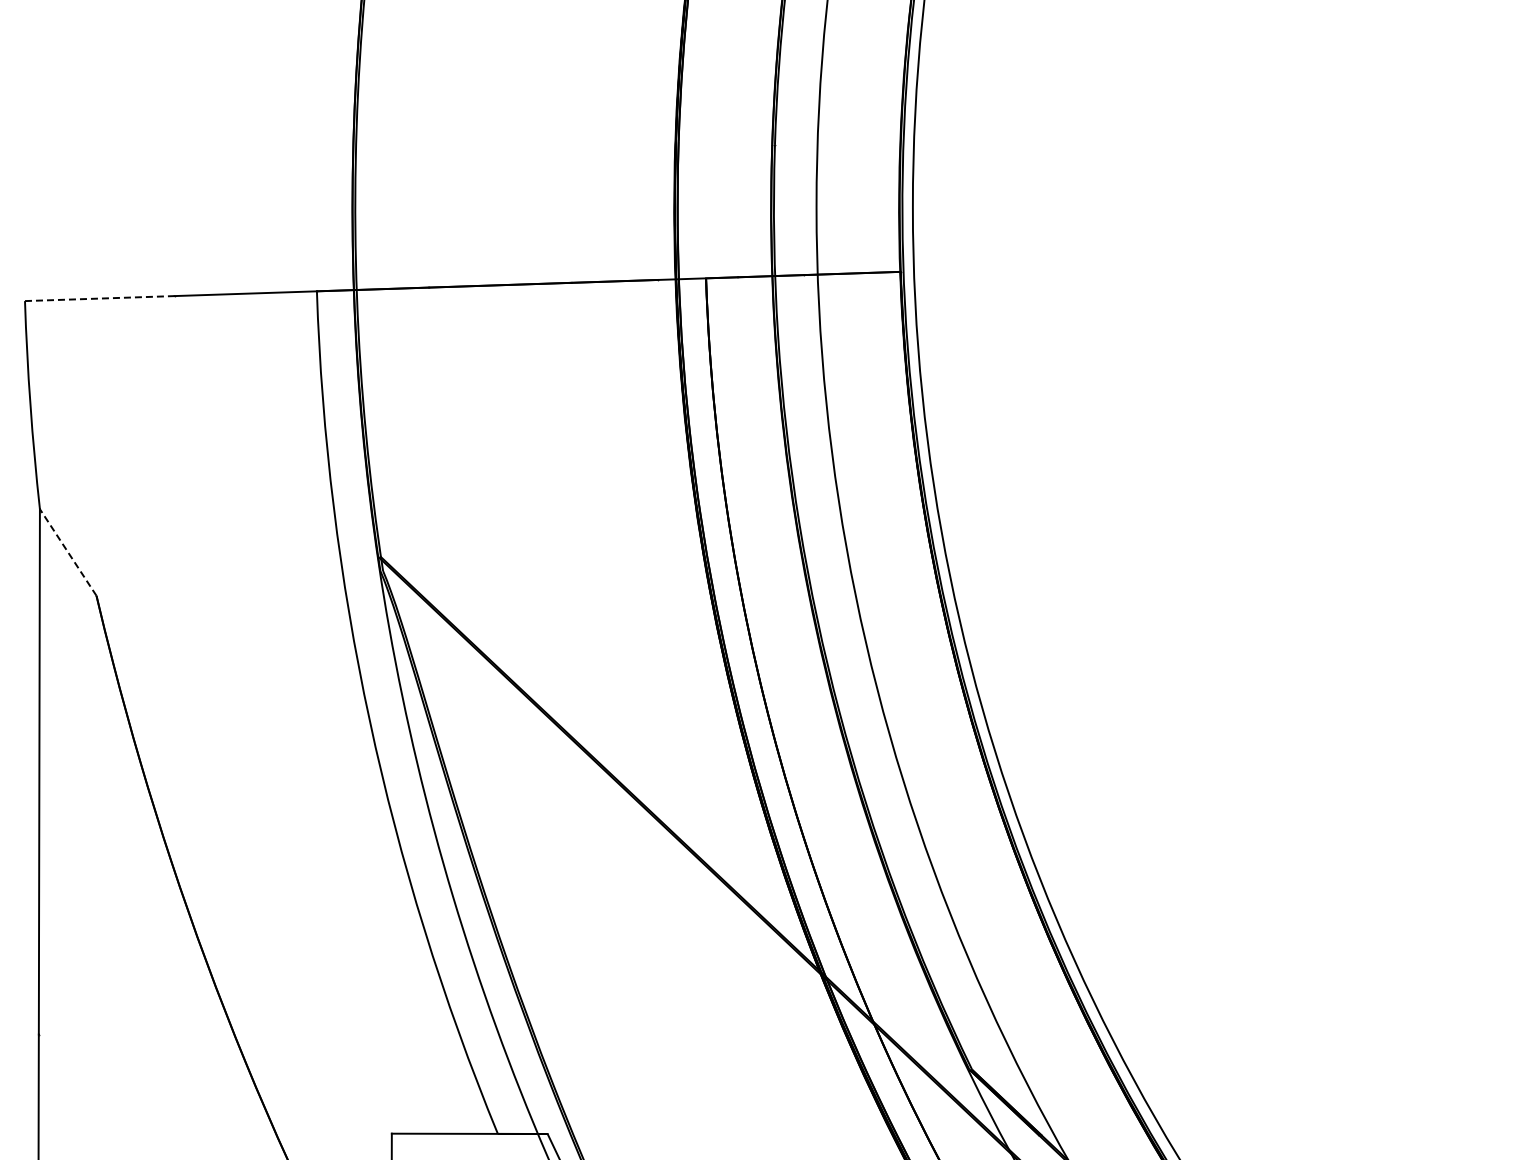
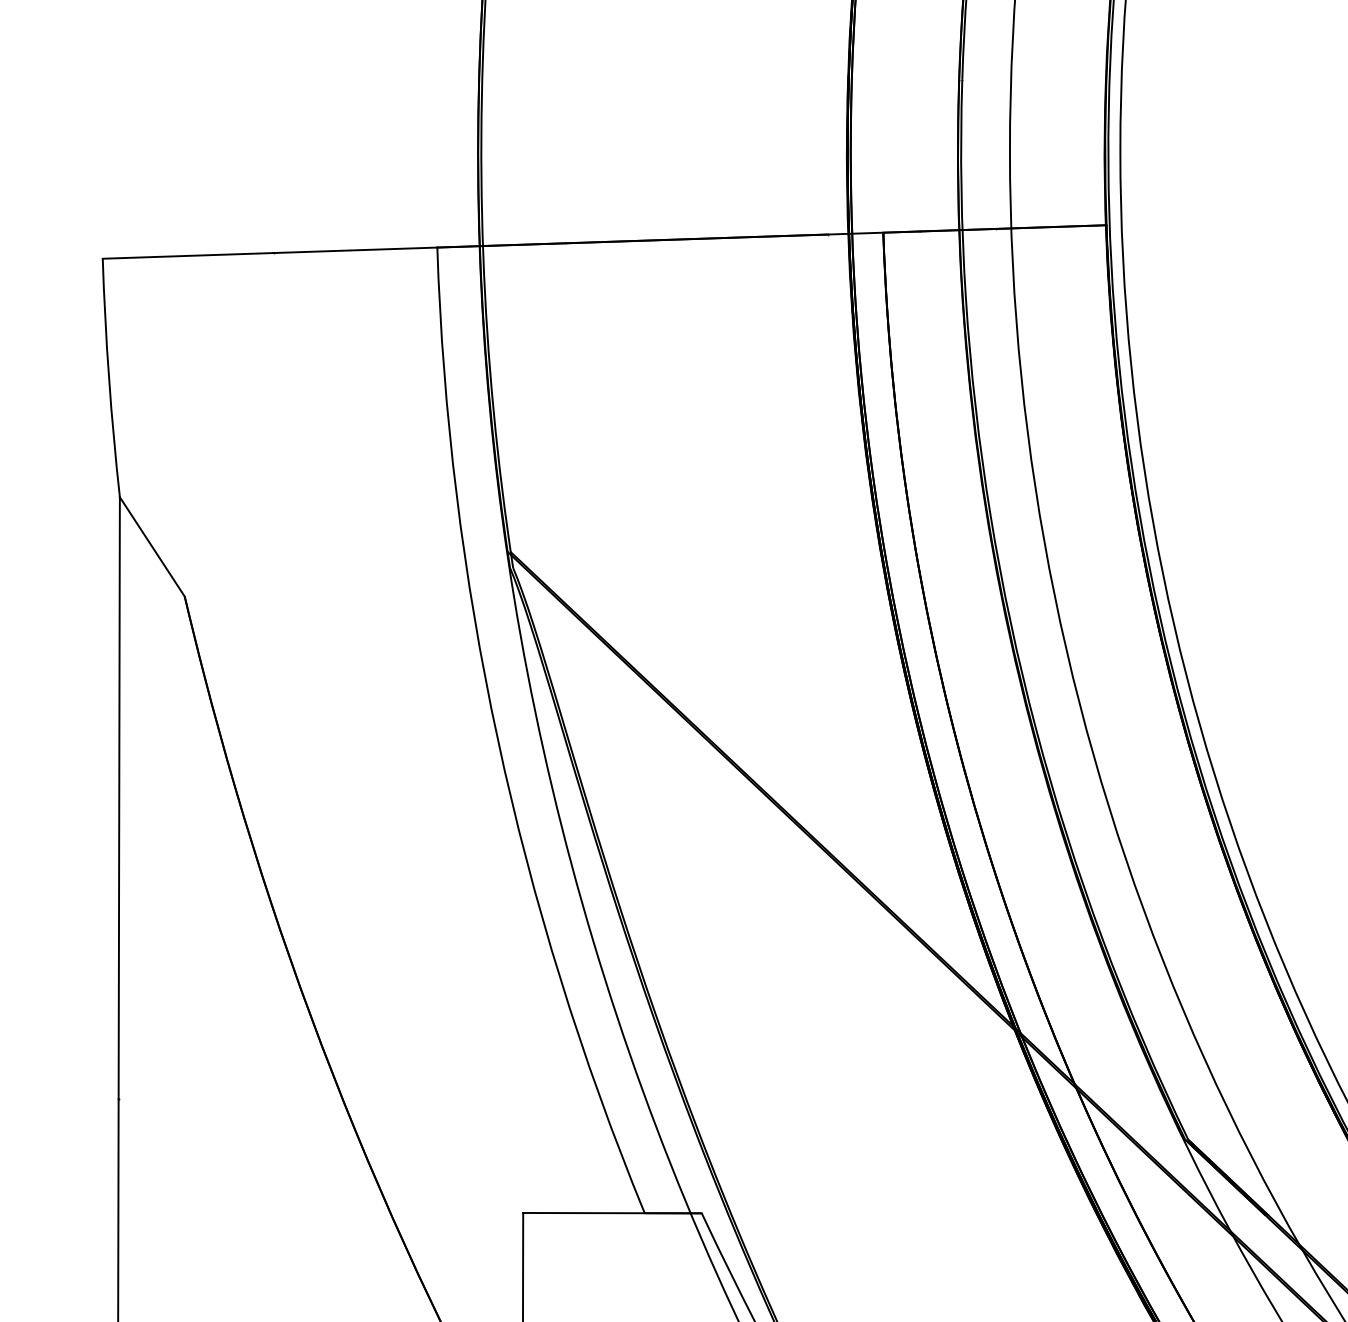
line: (99, 298) -> (188, 255), dashed -> solid
line: (68, 552) -> (152, 546), dashed -> solid

